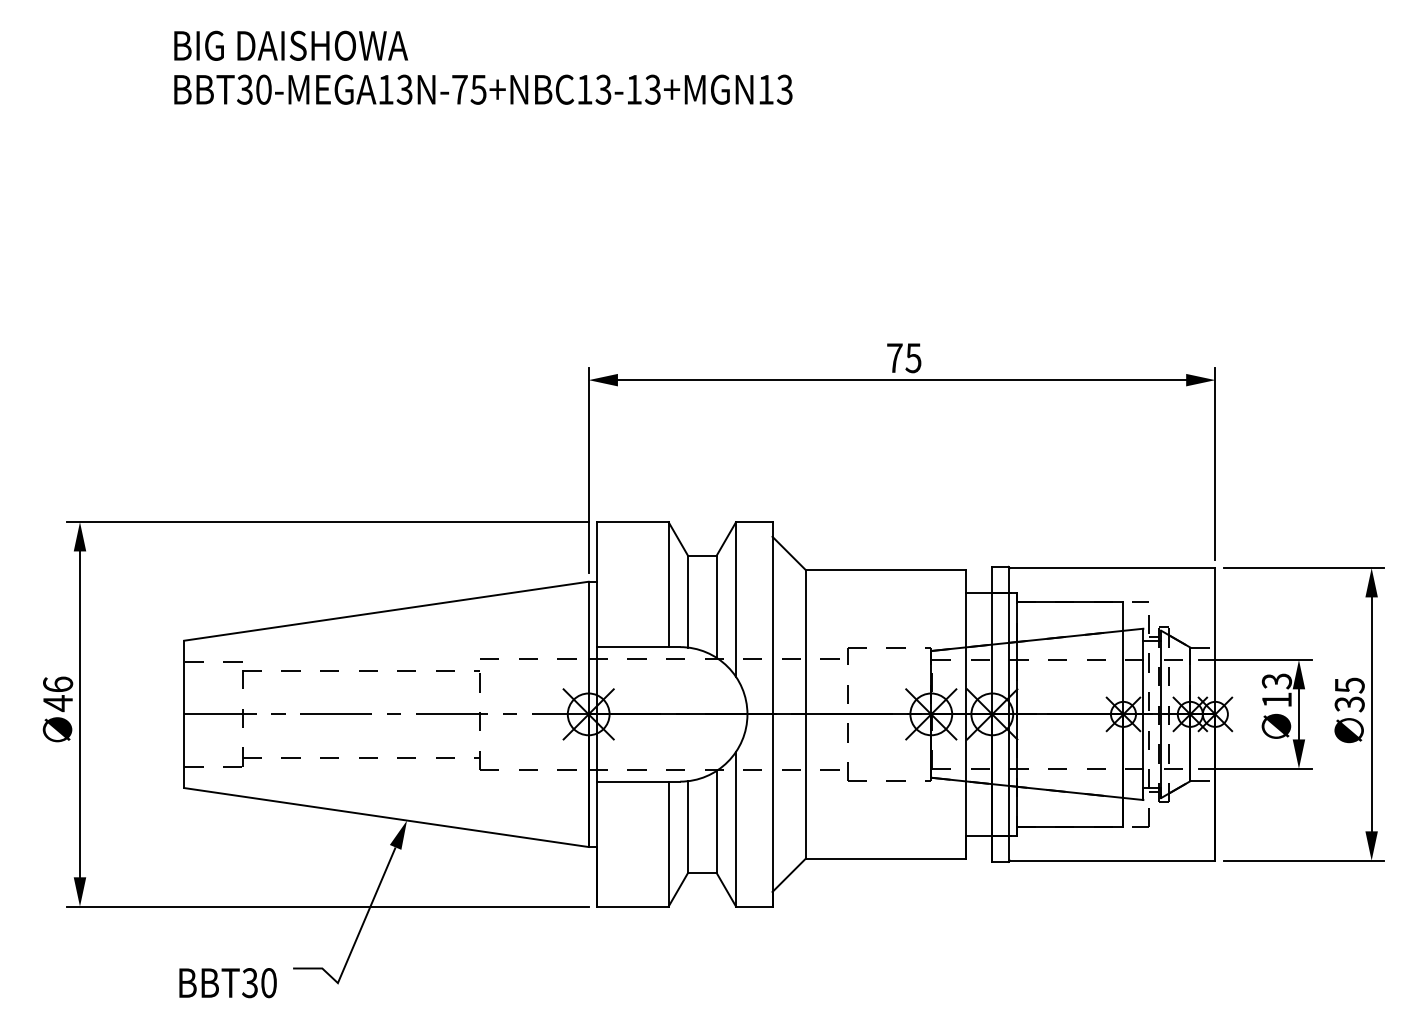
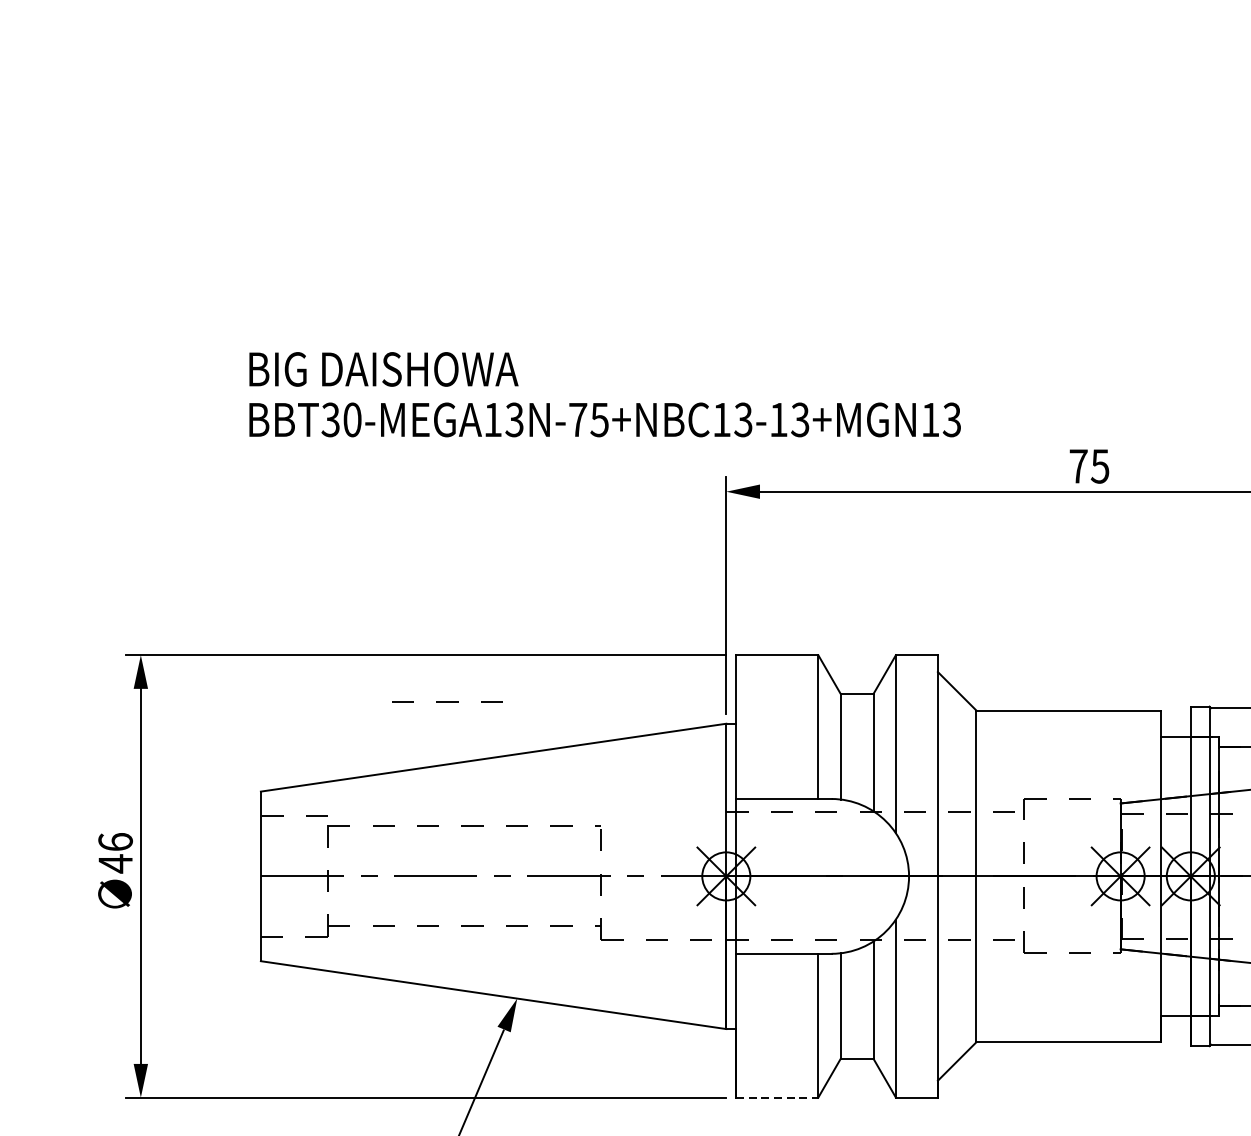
text: (483, 67) -> (605, 394), moved
line: (528, 658) -> (447, 701), moved
line: (632, 906) -> (776, 1097), solid -> dashed

